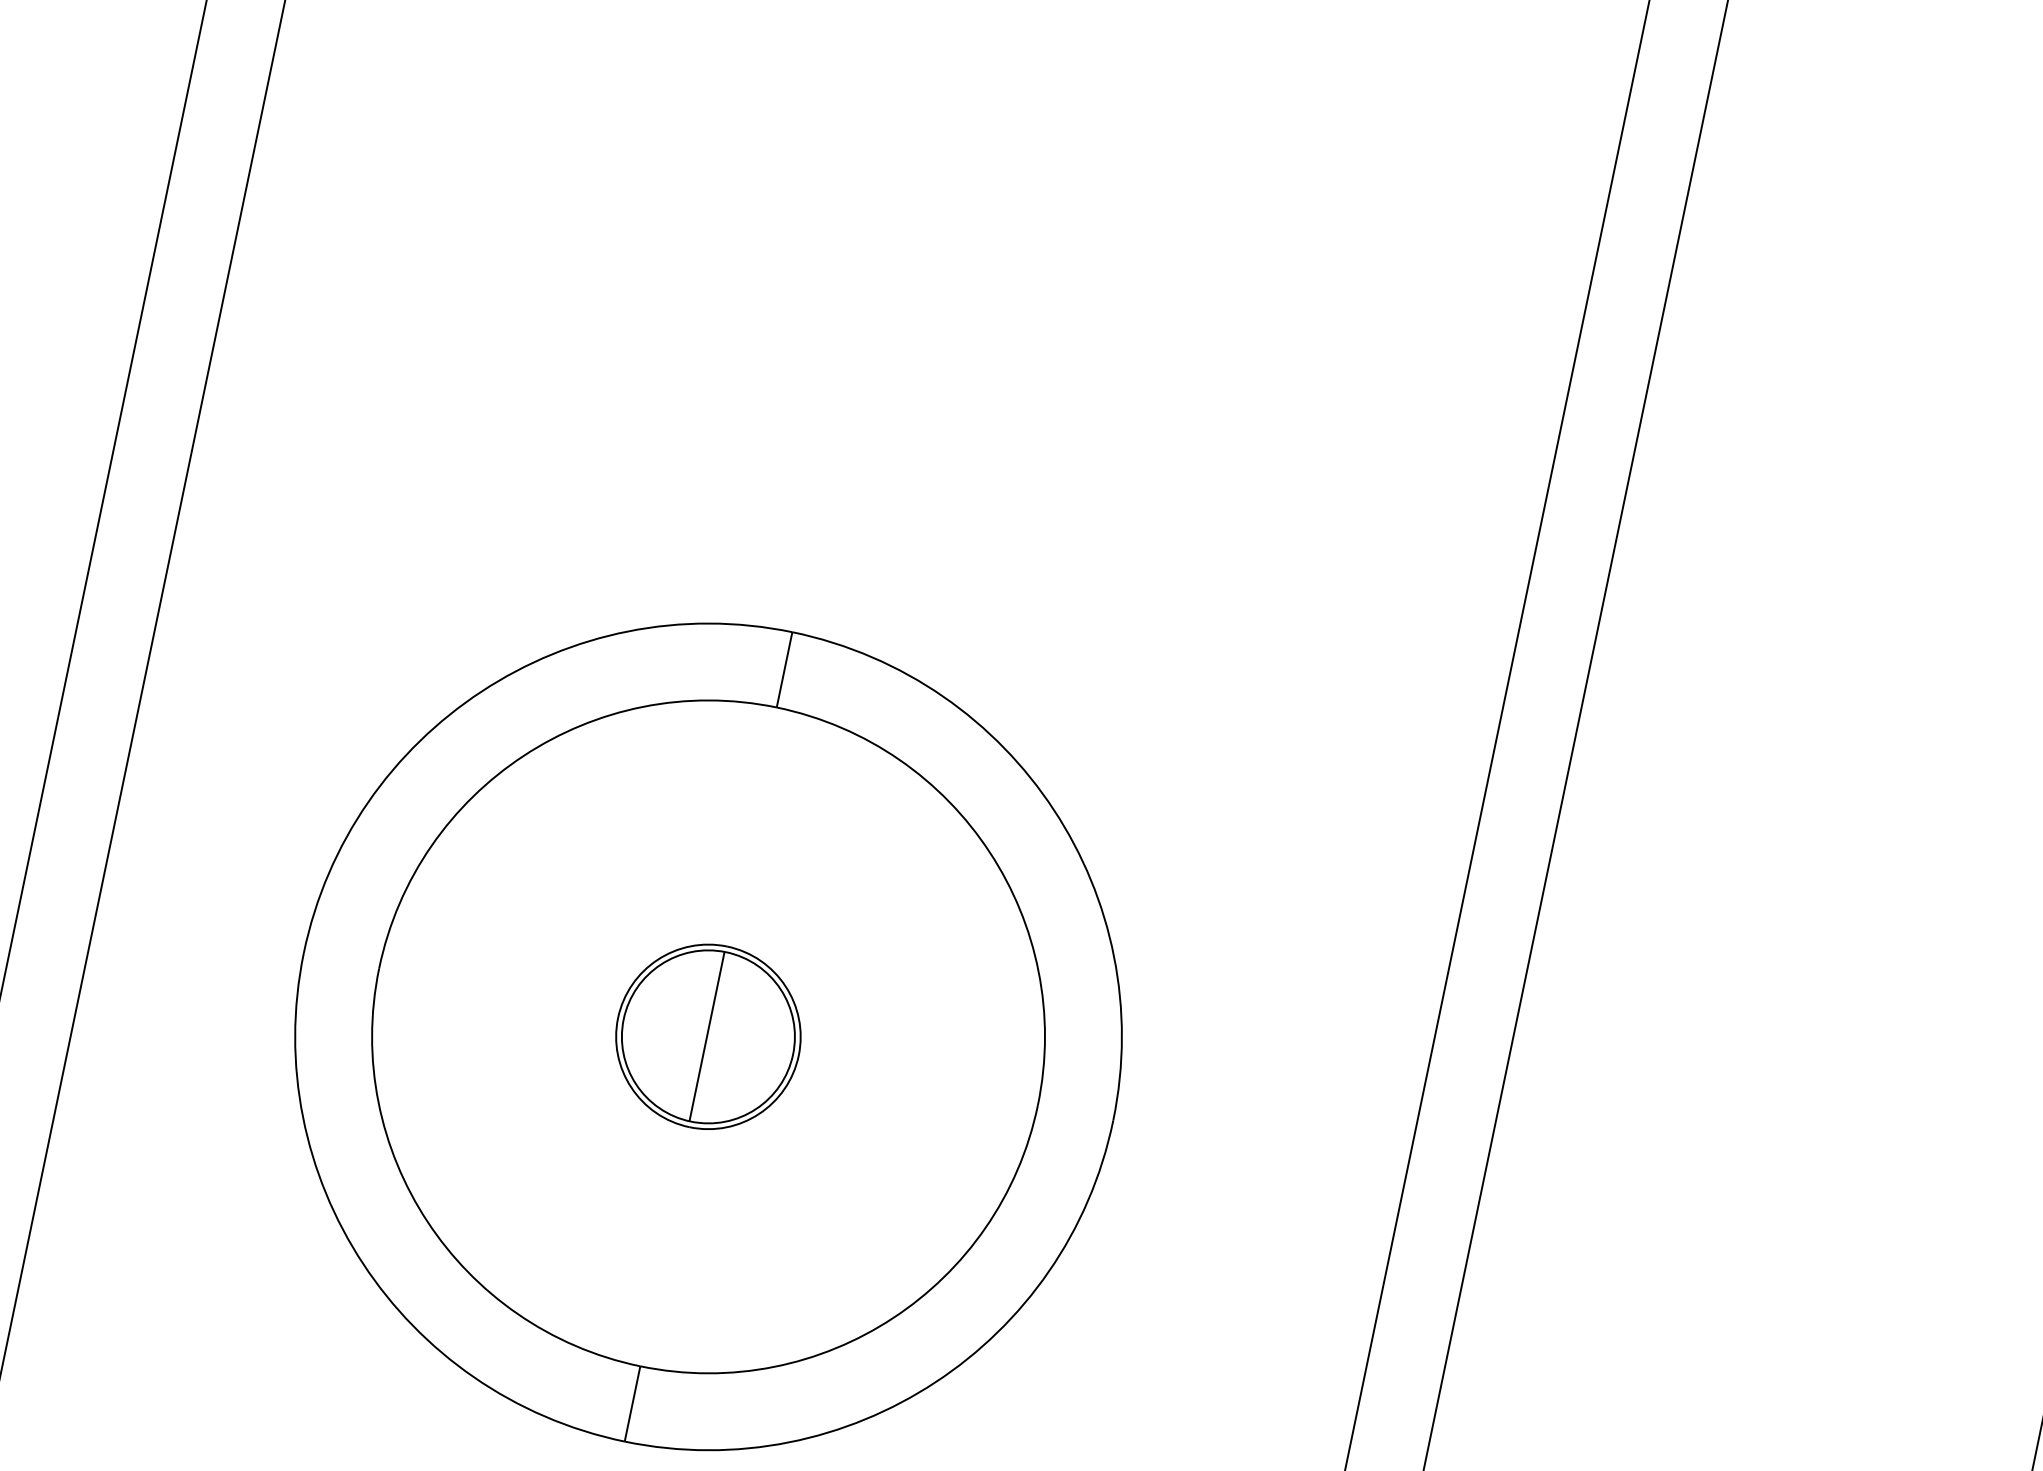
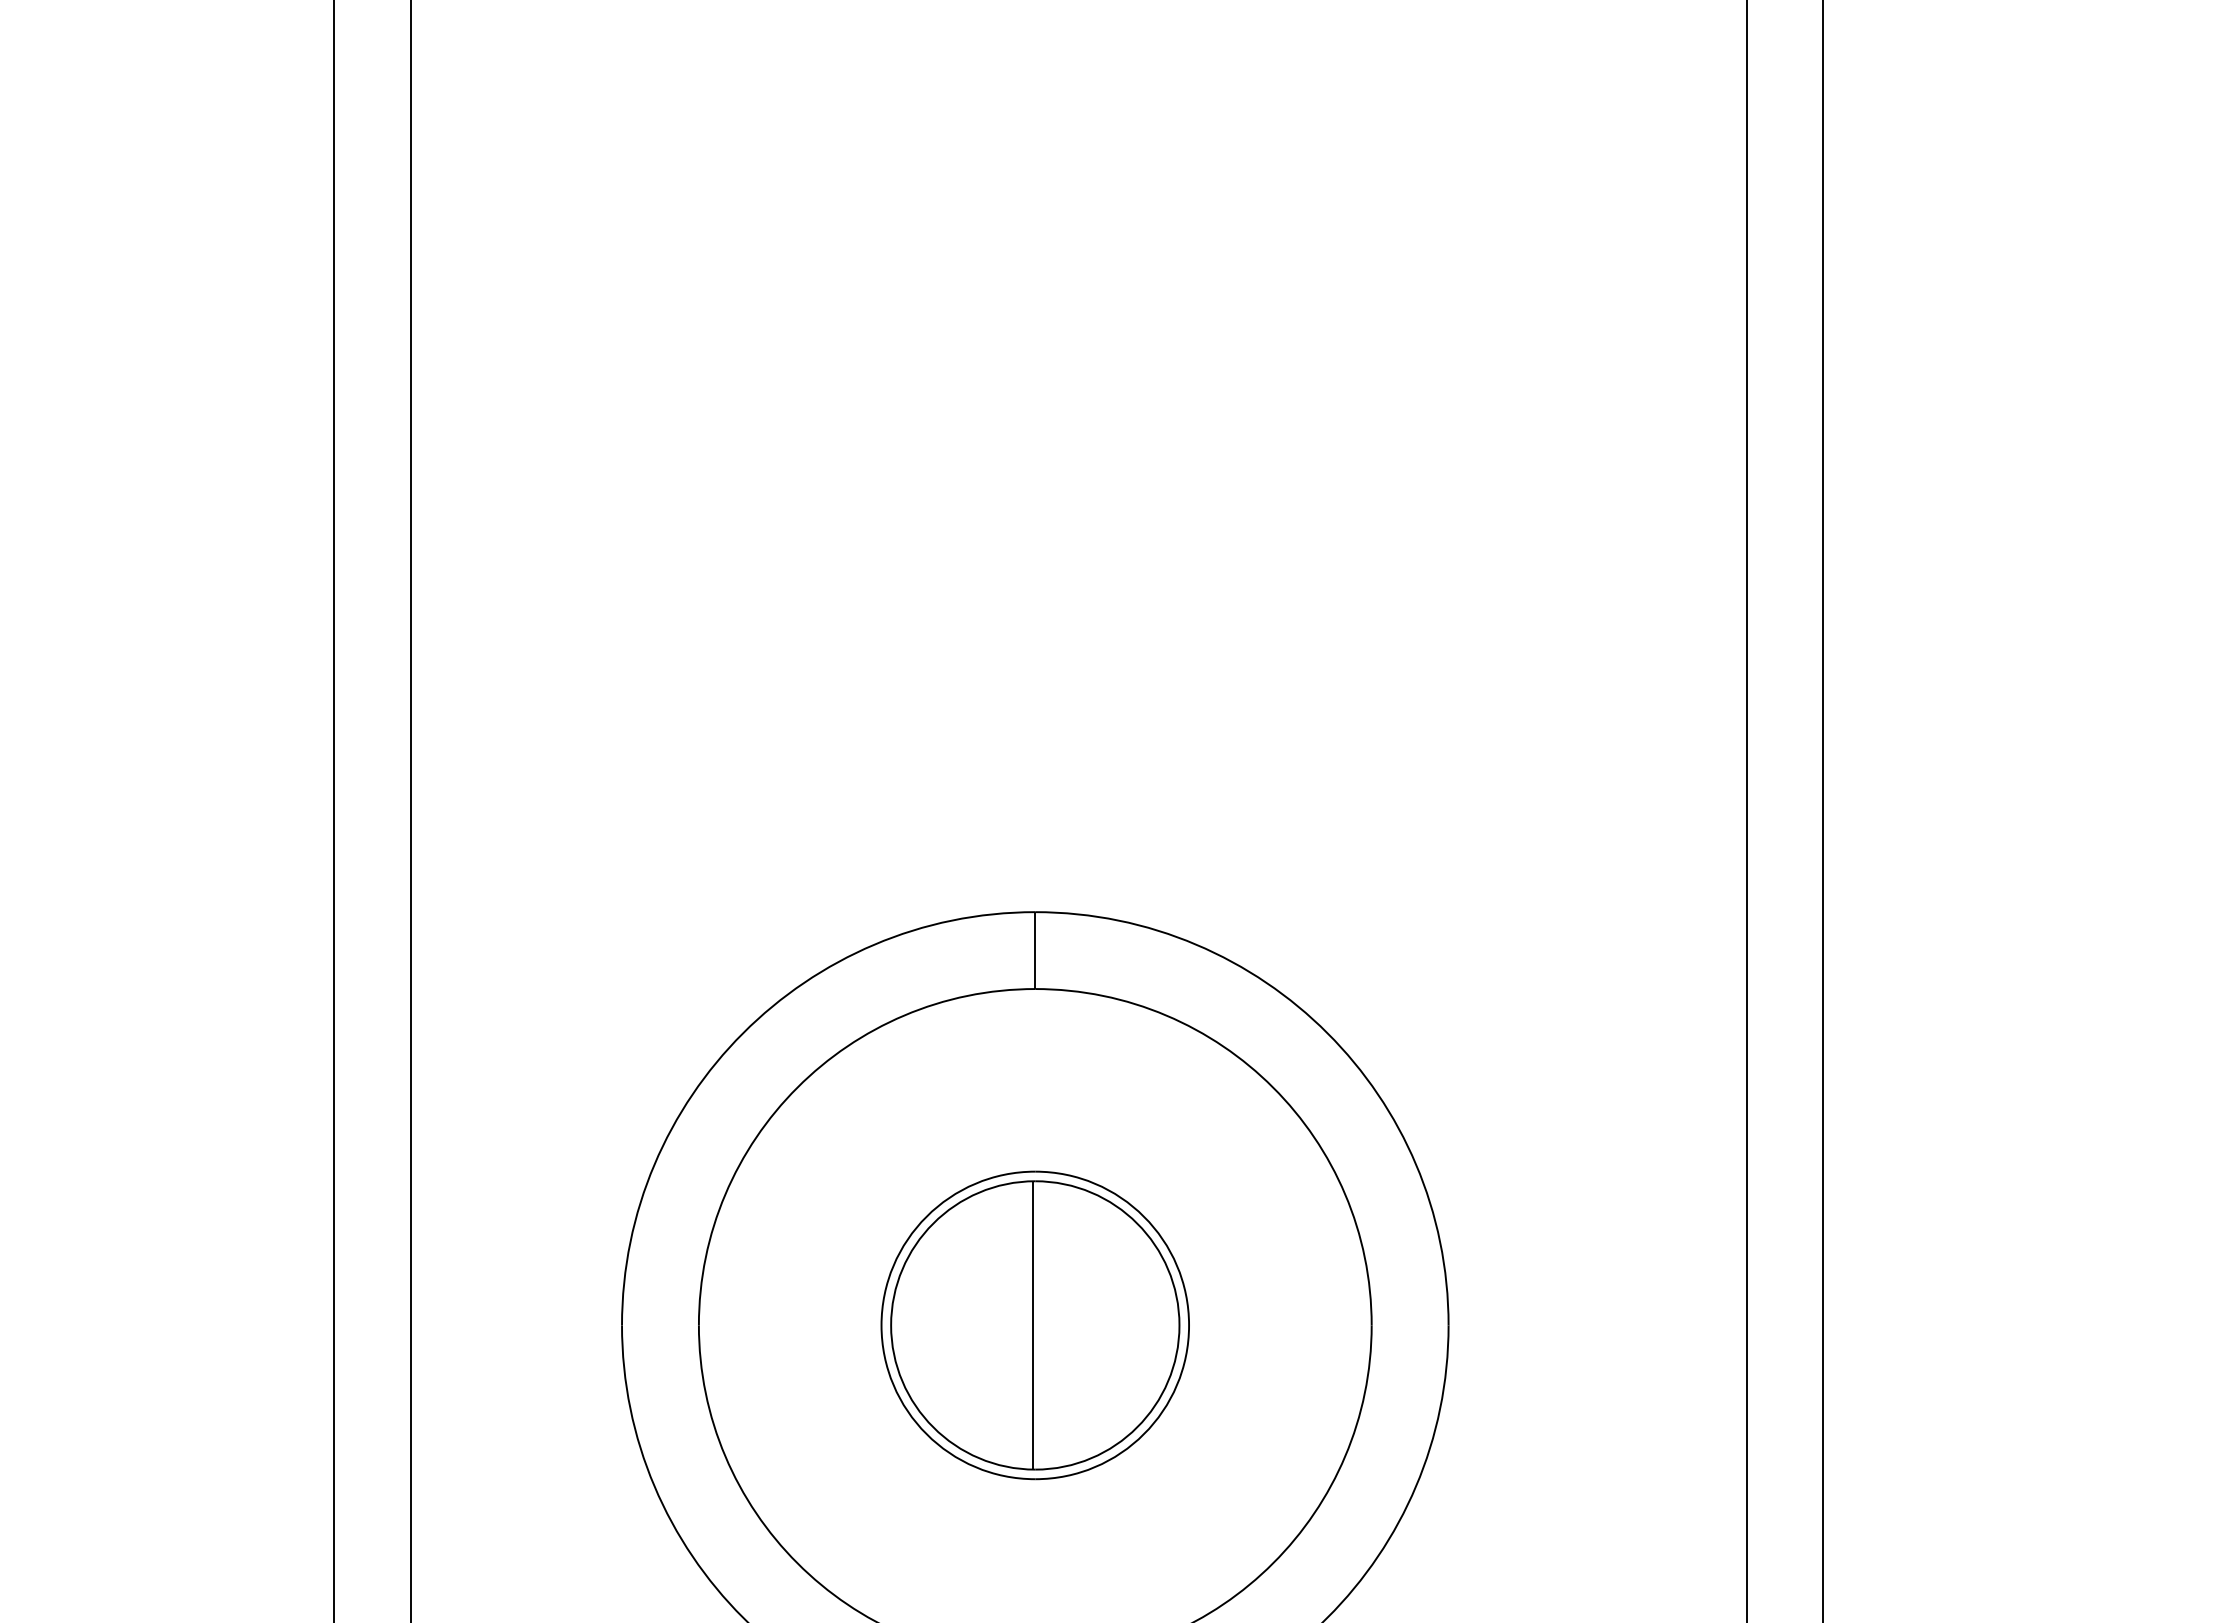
part: (707, 1036) -> (1034, 1325), size x1.67

